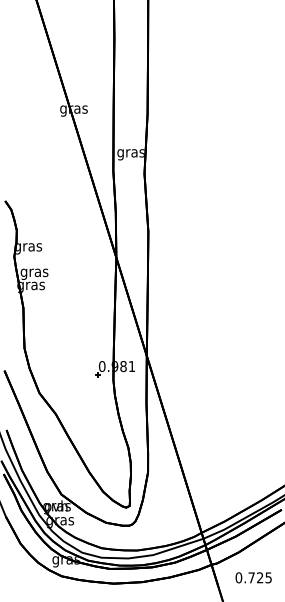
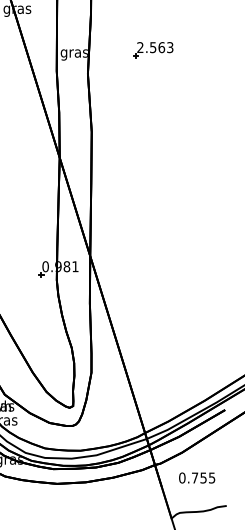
part: (209, 149) -> (152, 49), added
text: (260, 577) -> (203, 477), 0.725 -> 0.755

